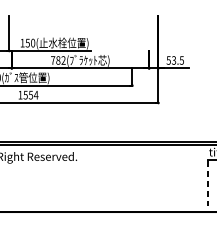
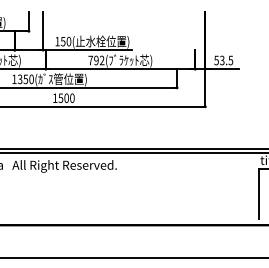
text: (58, 60) -> (96, 60), 782( -> 792(
text: (33, 95) -> (69, 98), 1554 -> 1500
line: (207, 183) -> (258, 194), dashed -> solid

